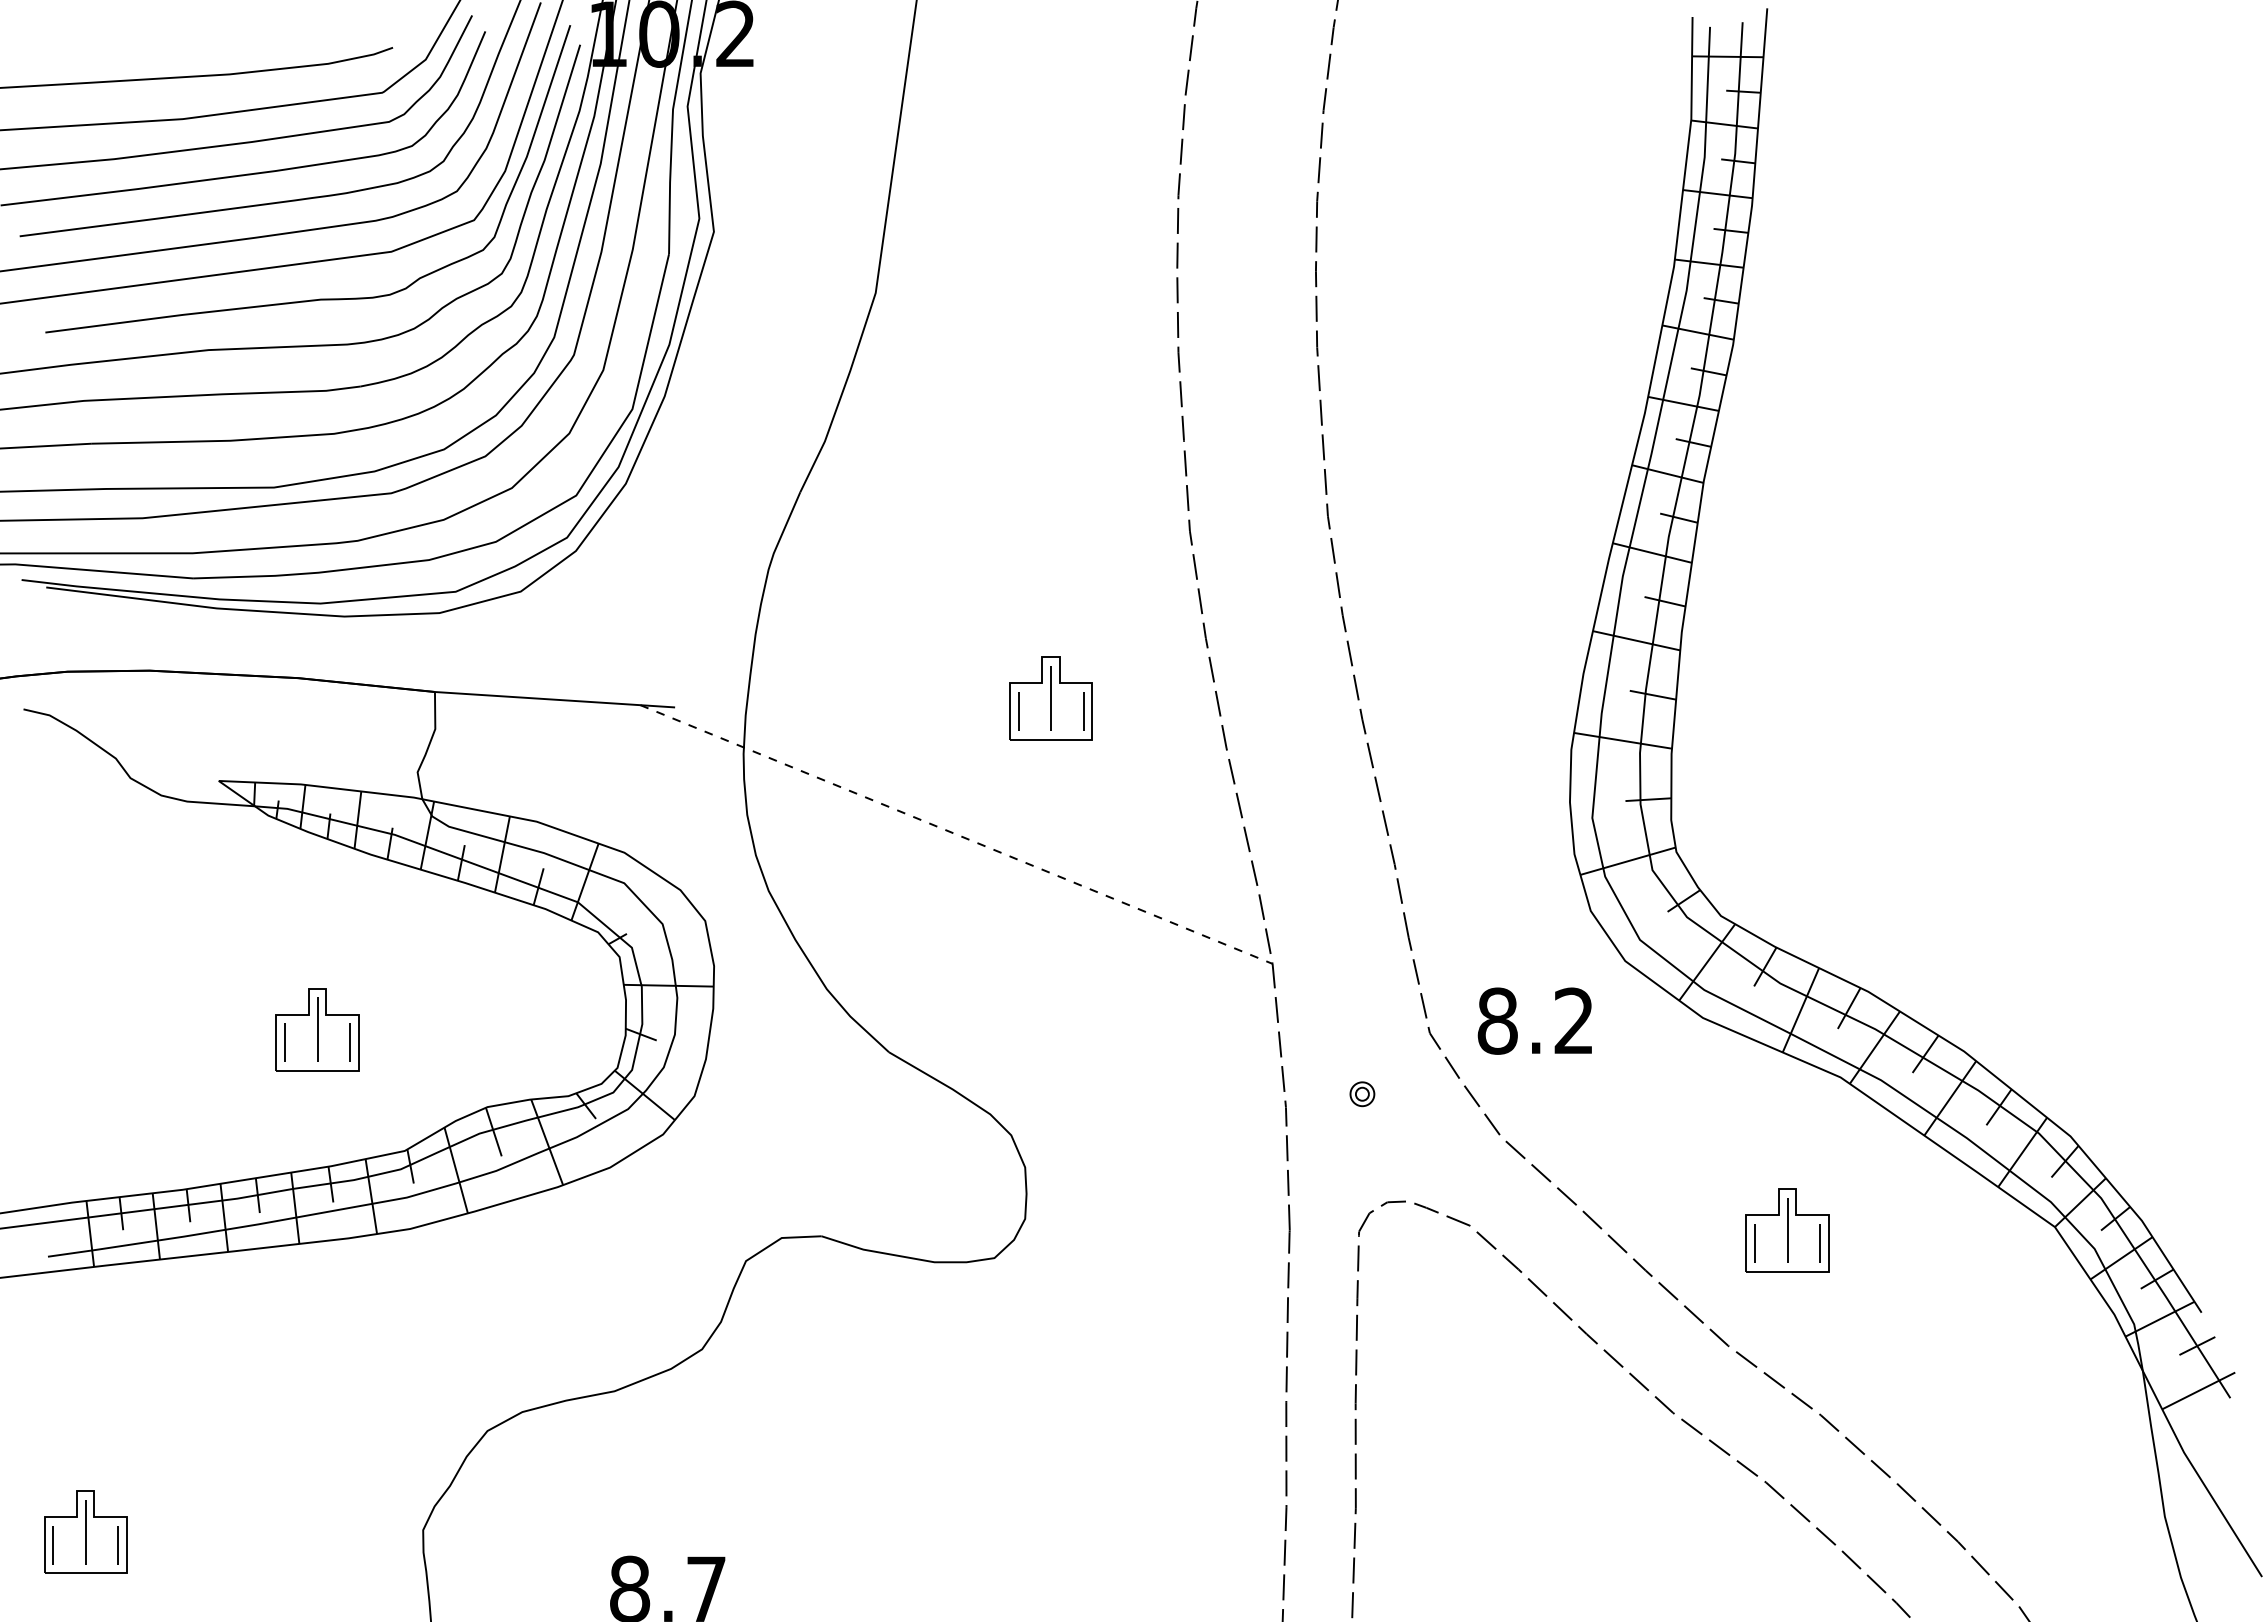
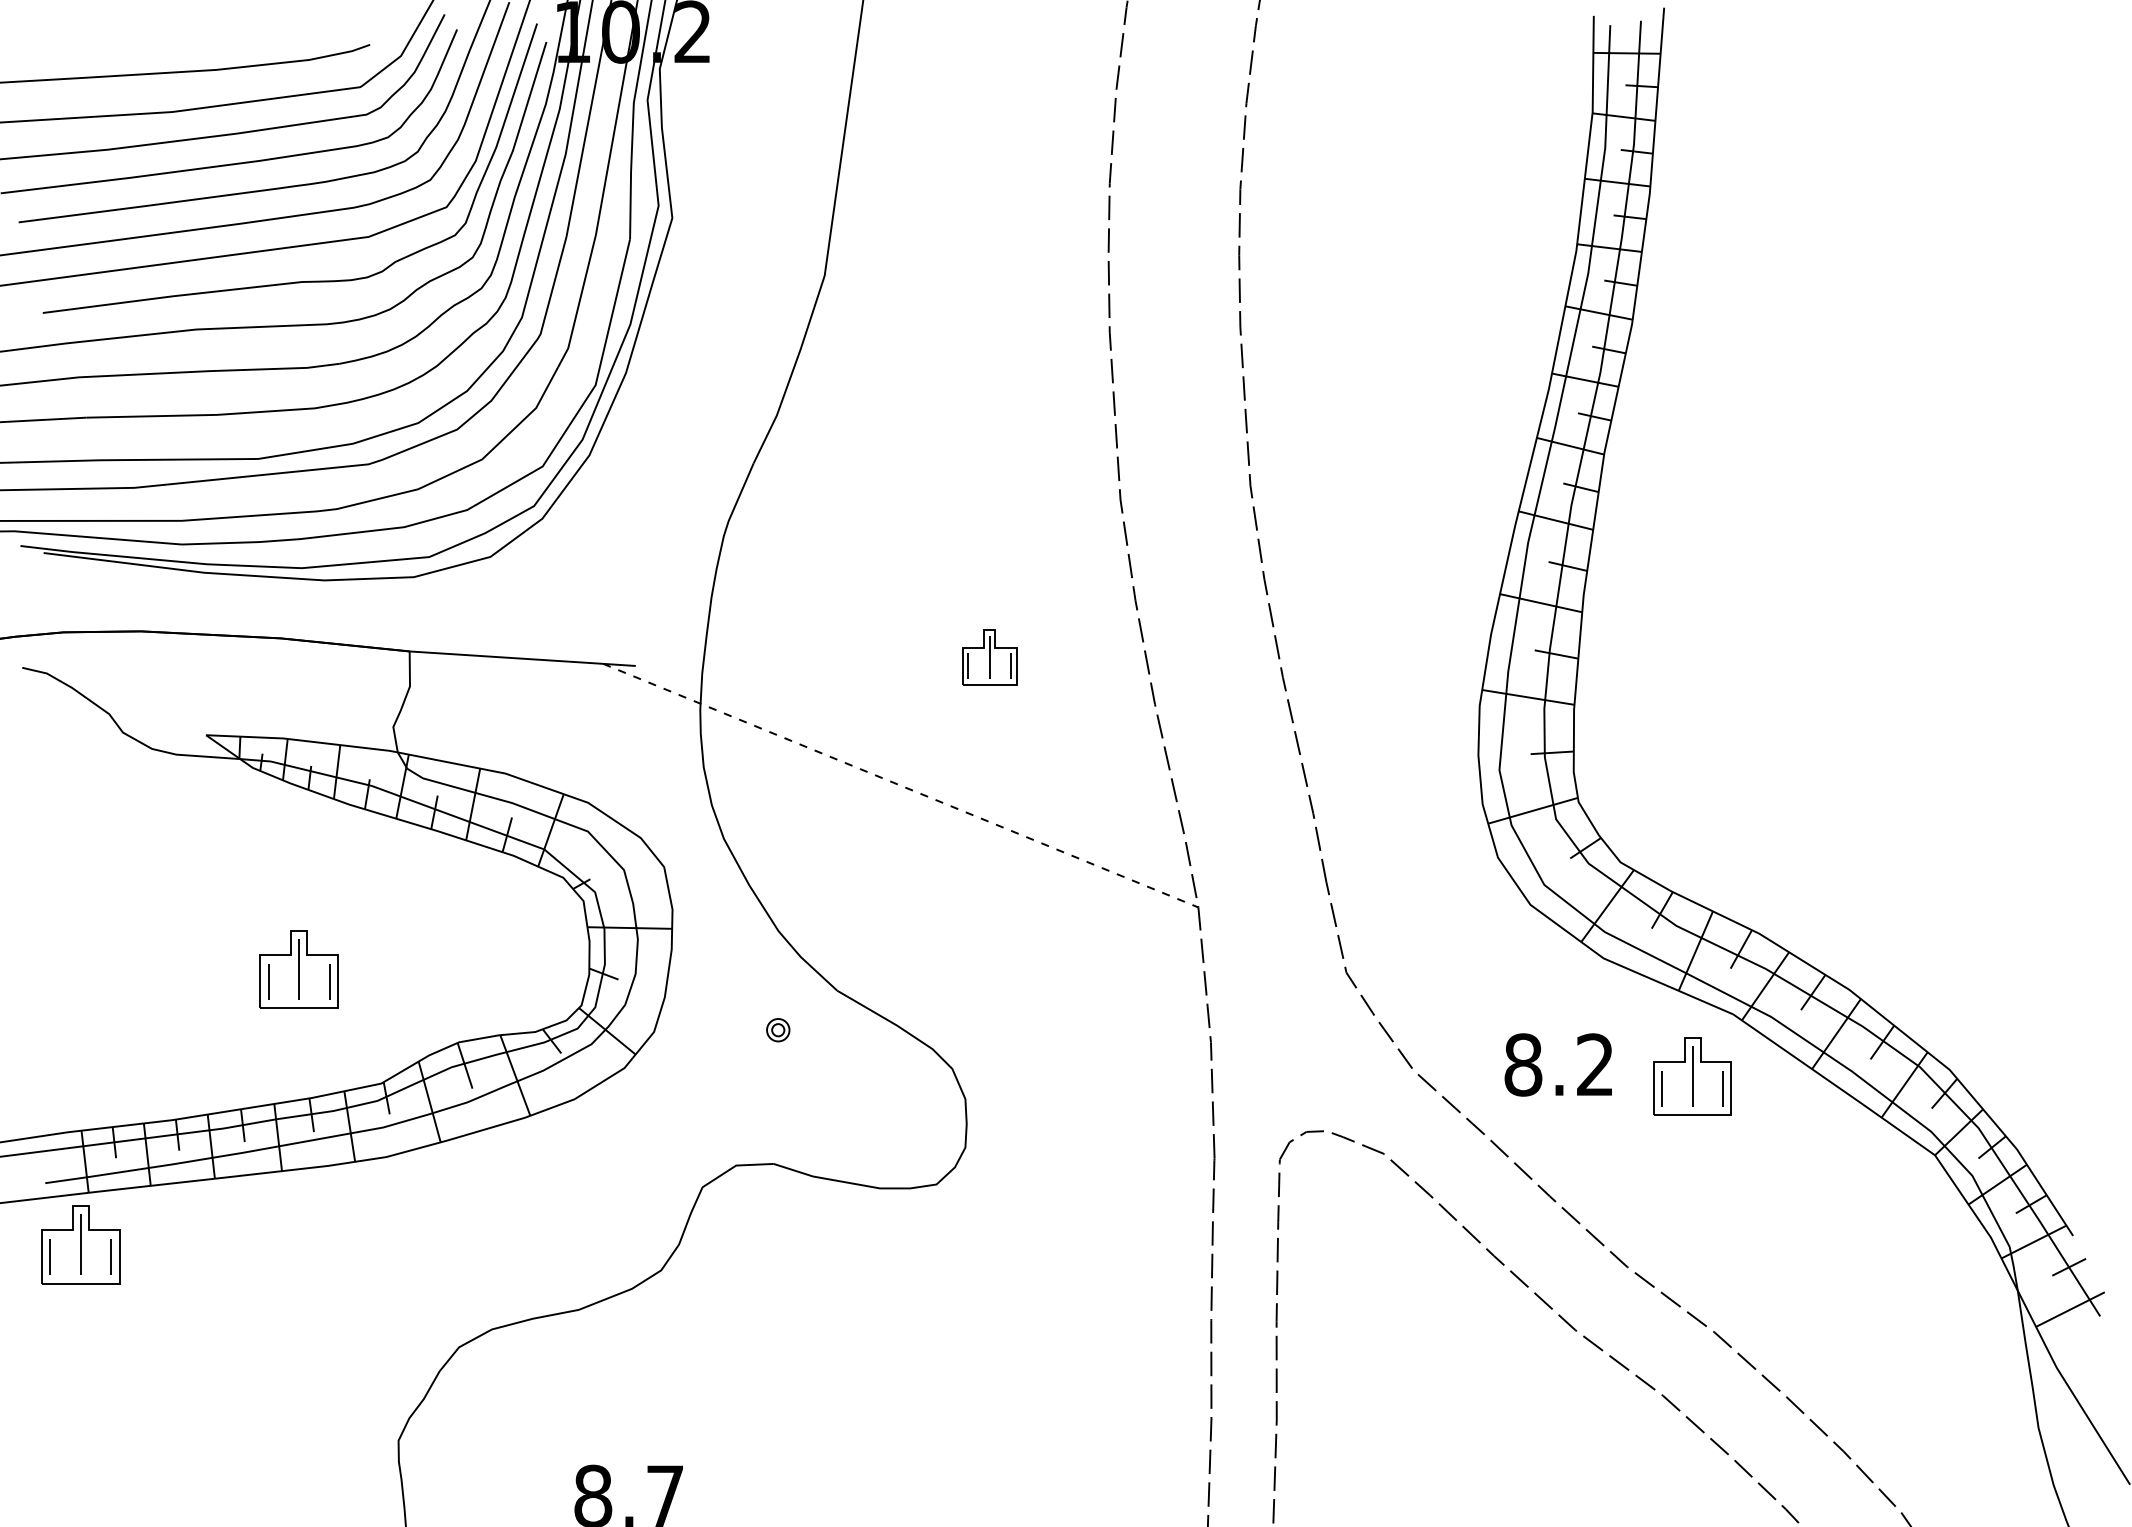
part: (1050, 698) -> (989, 657), size x0.7
text: (1534, 1020) -> (1557, 1064), moved
part: (1362, 1094) -> (778, 1030), moved
part: (1787, 1230) -> (1692, 1076), moved
part: (85, 1531) -> (80, 1244), moved

